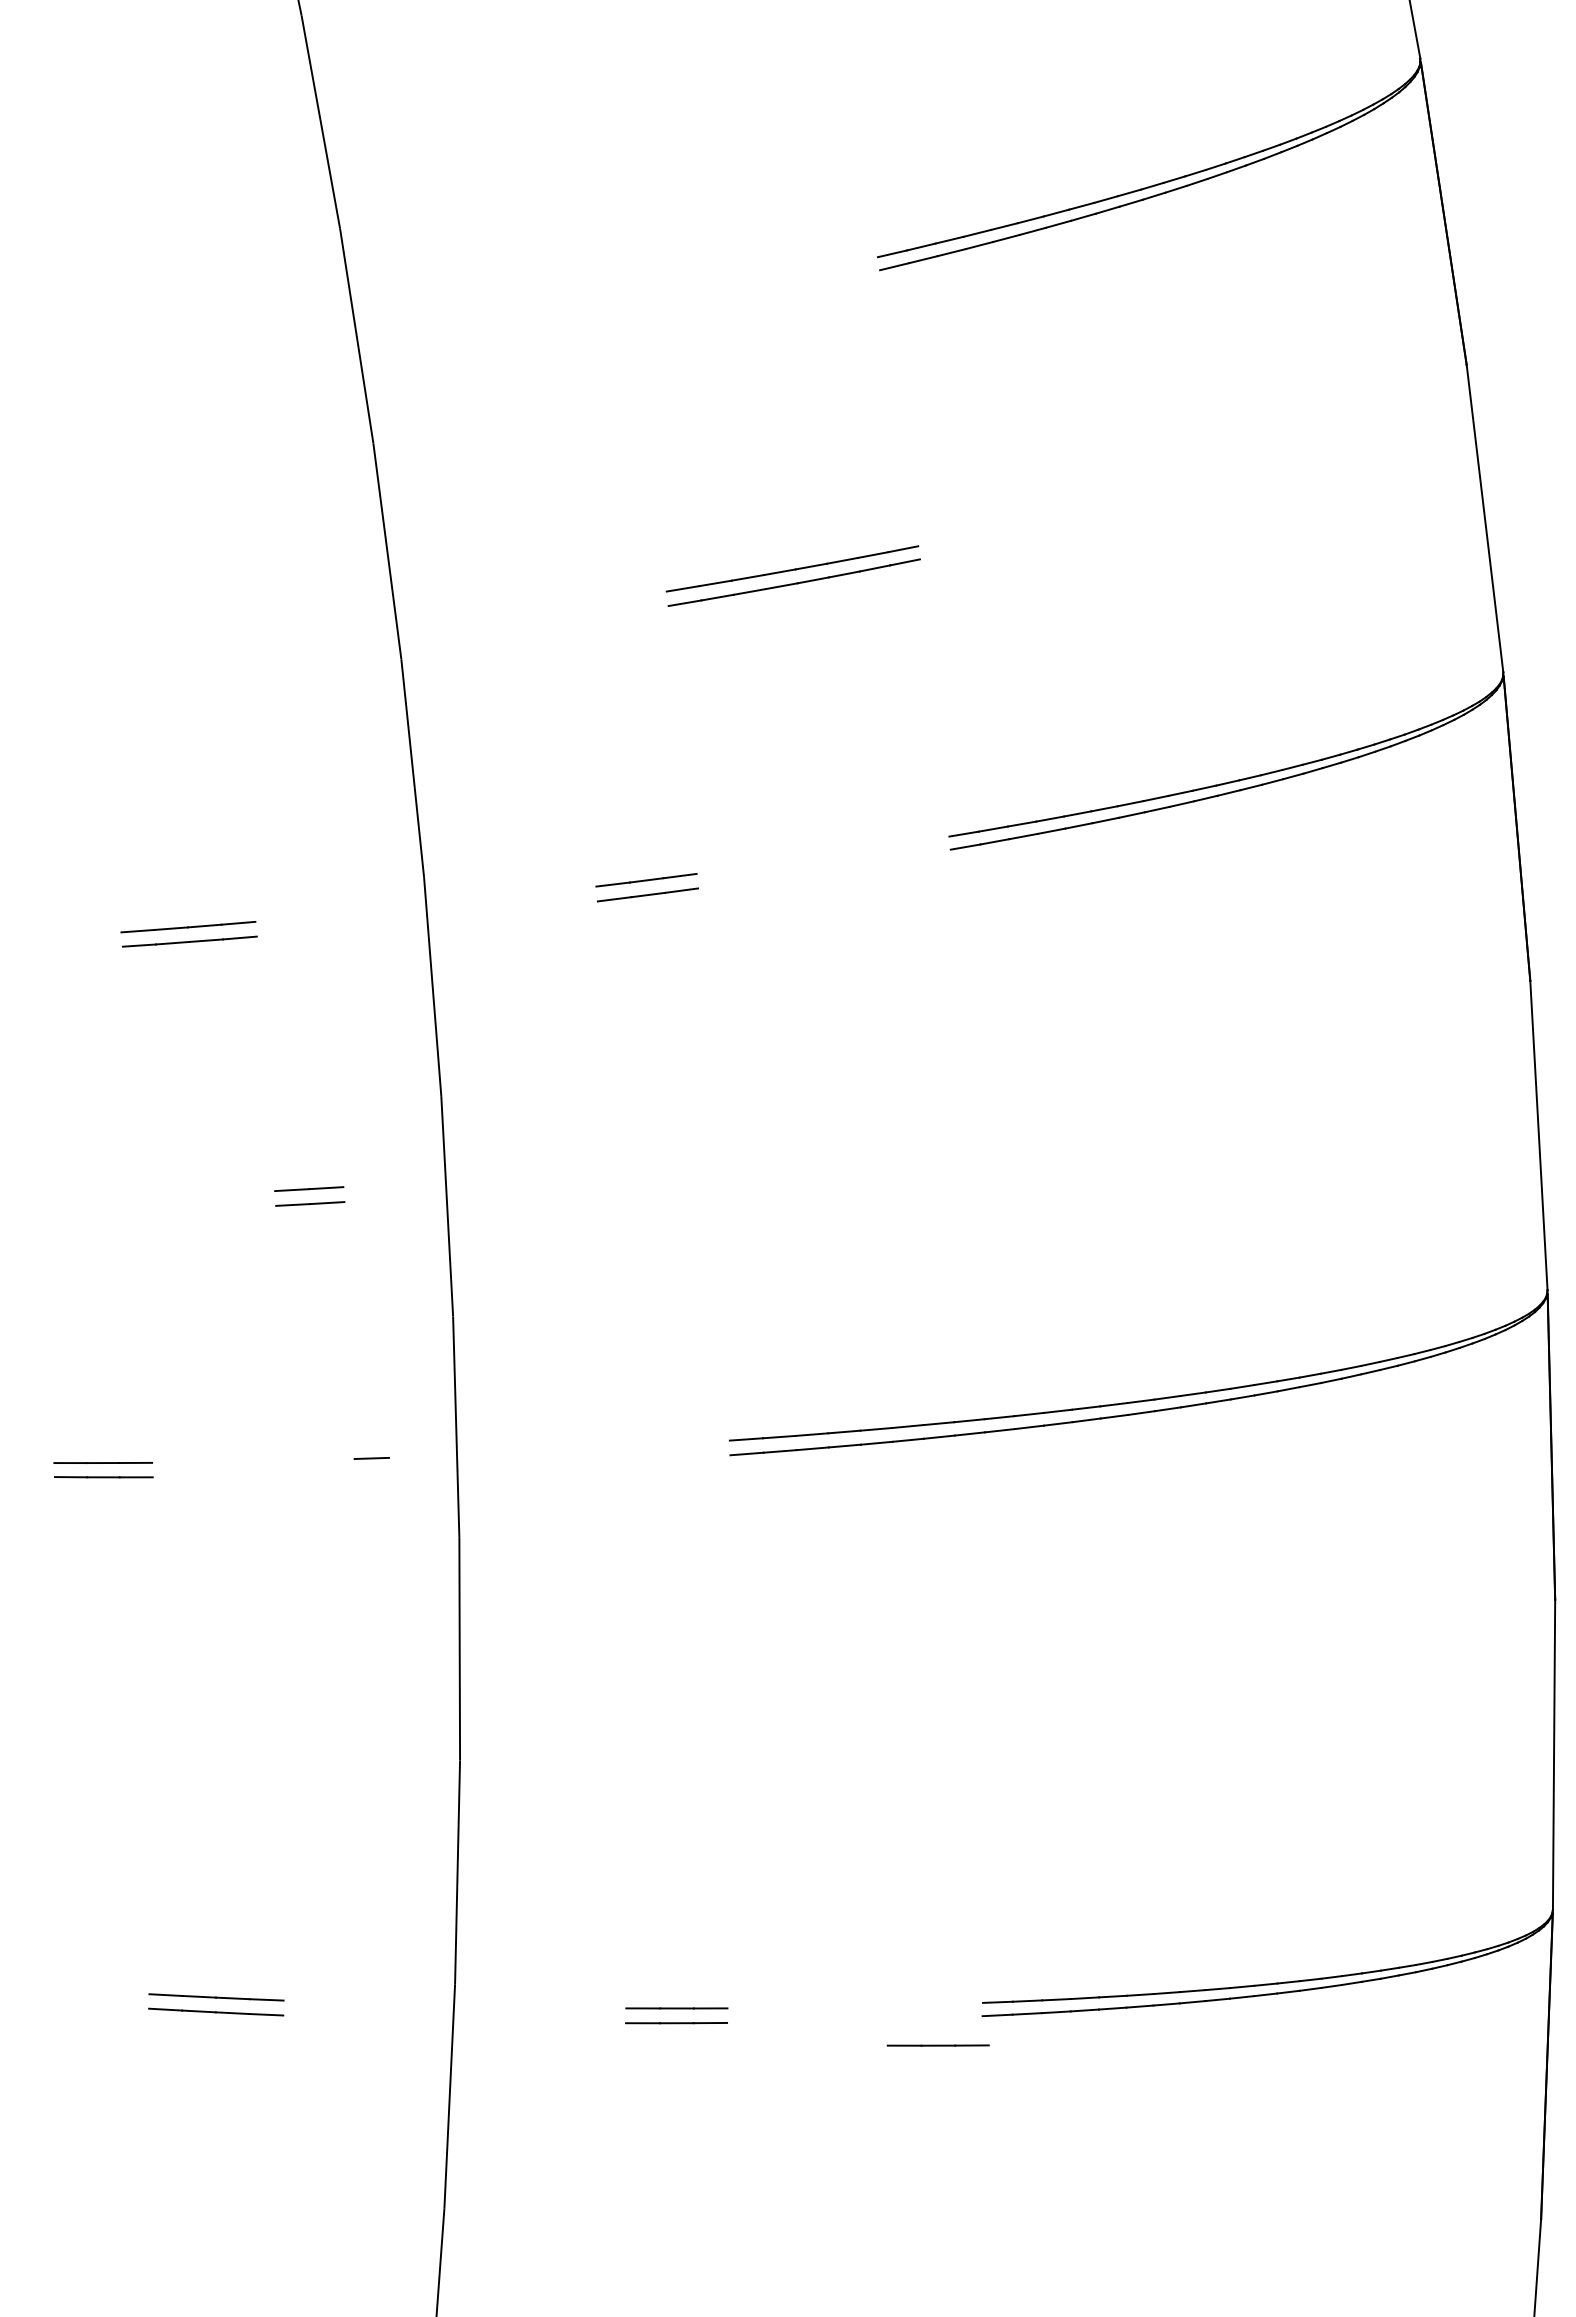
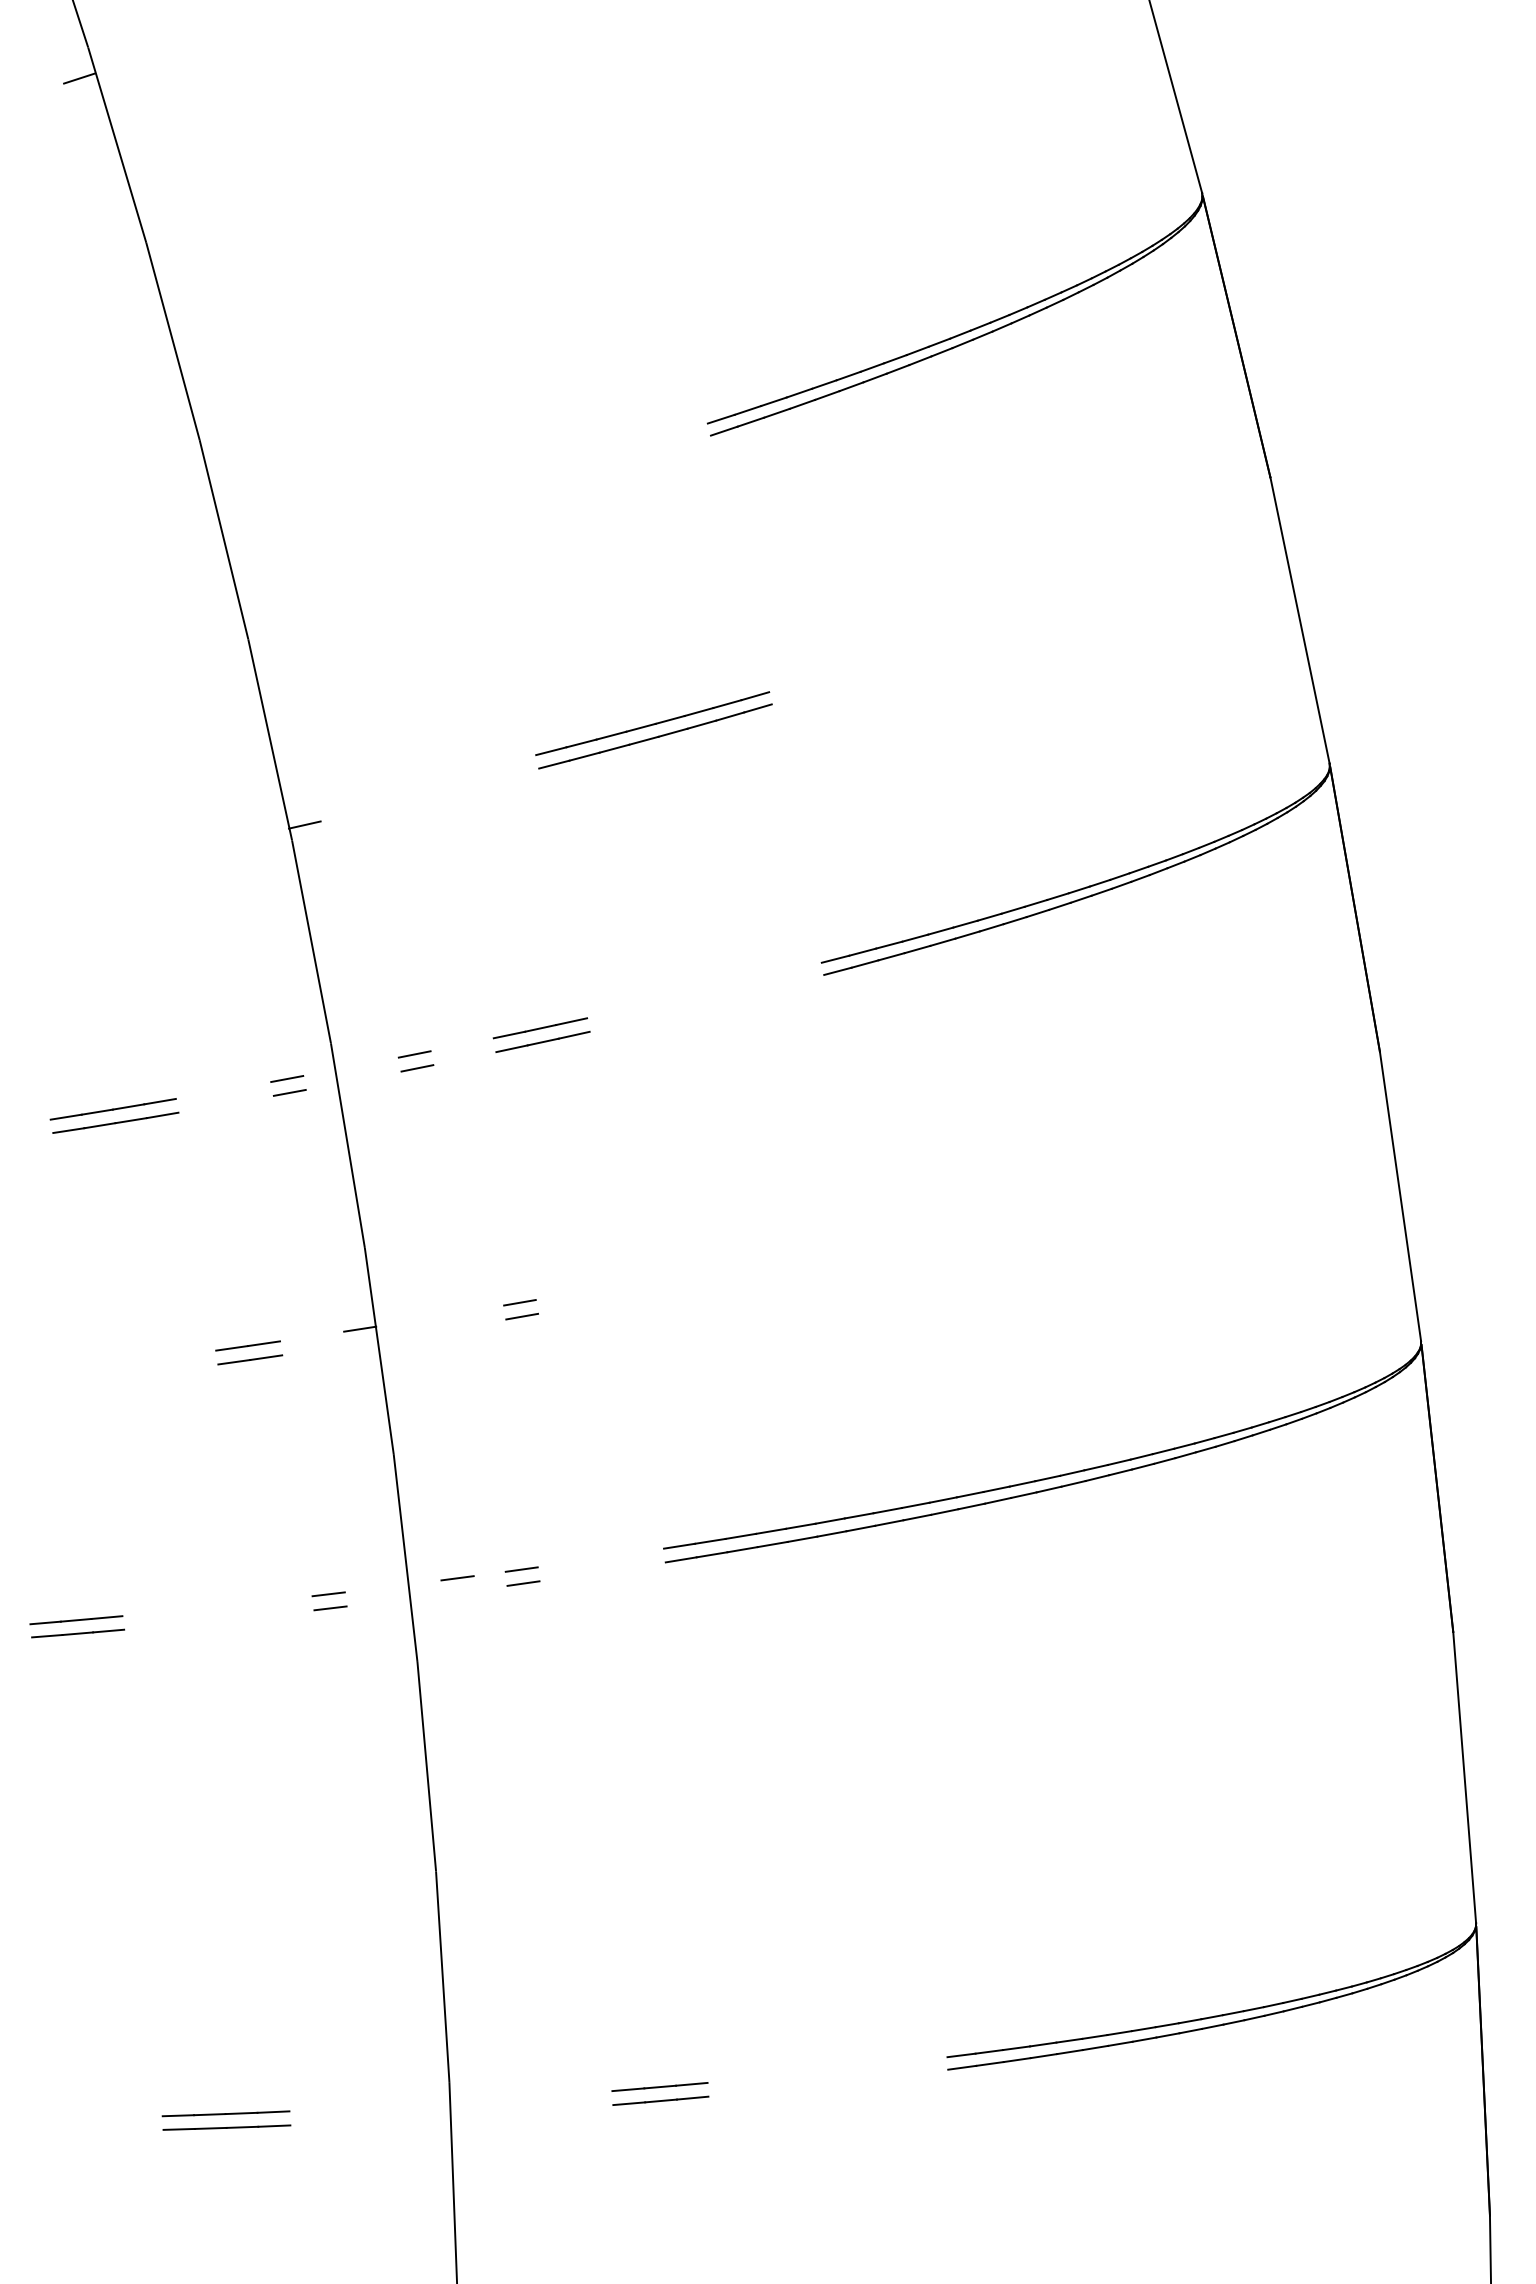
line: (415, 643) -> (304, 824), added
line: (511, 896) -> (414, 1054), added
line: (374, 911) -> (287, 1079), added
line: (513, 911) -> (417, 1068), added
line: (375, 925) -> (289, 1092), added
line: (599, 1167) -> (519, 1302), added
line: (429, 1180) -> (360, 1328), added
line: (601, 1182) -> (522, 1316), added
line: (577, 1449) -> (521, 1569), added
line: (509, 1453) -> (457, 1578), added
line: (578, 1464) -> (523, 1583), added
line: (372, 1473) -> (330, 1608), added
line: (937, 2045) -> (908, 2100), removed

